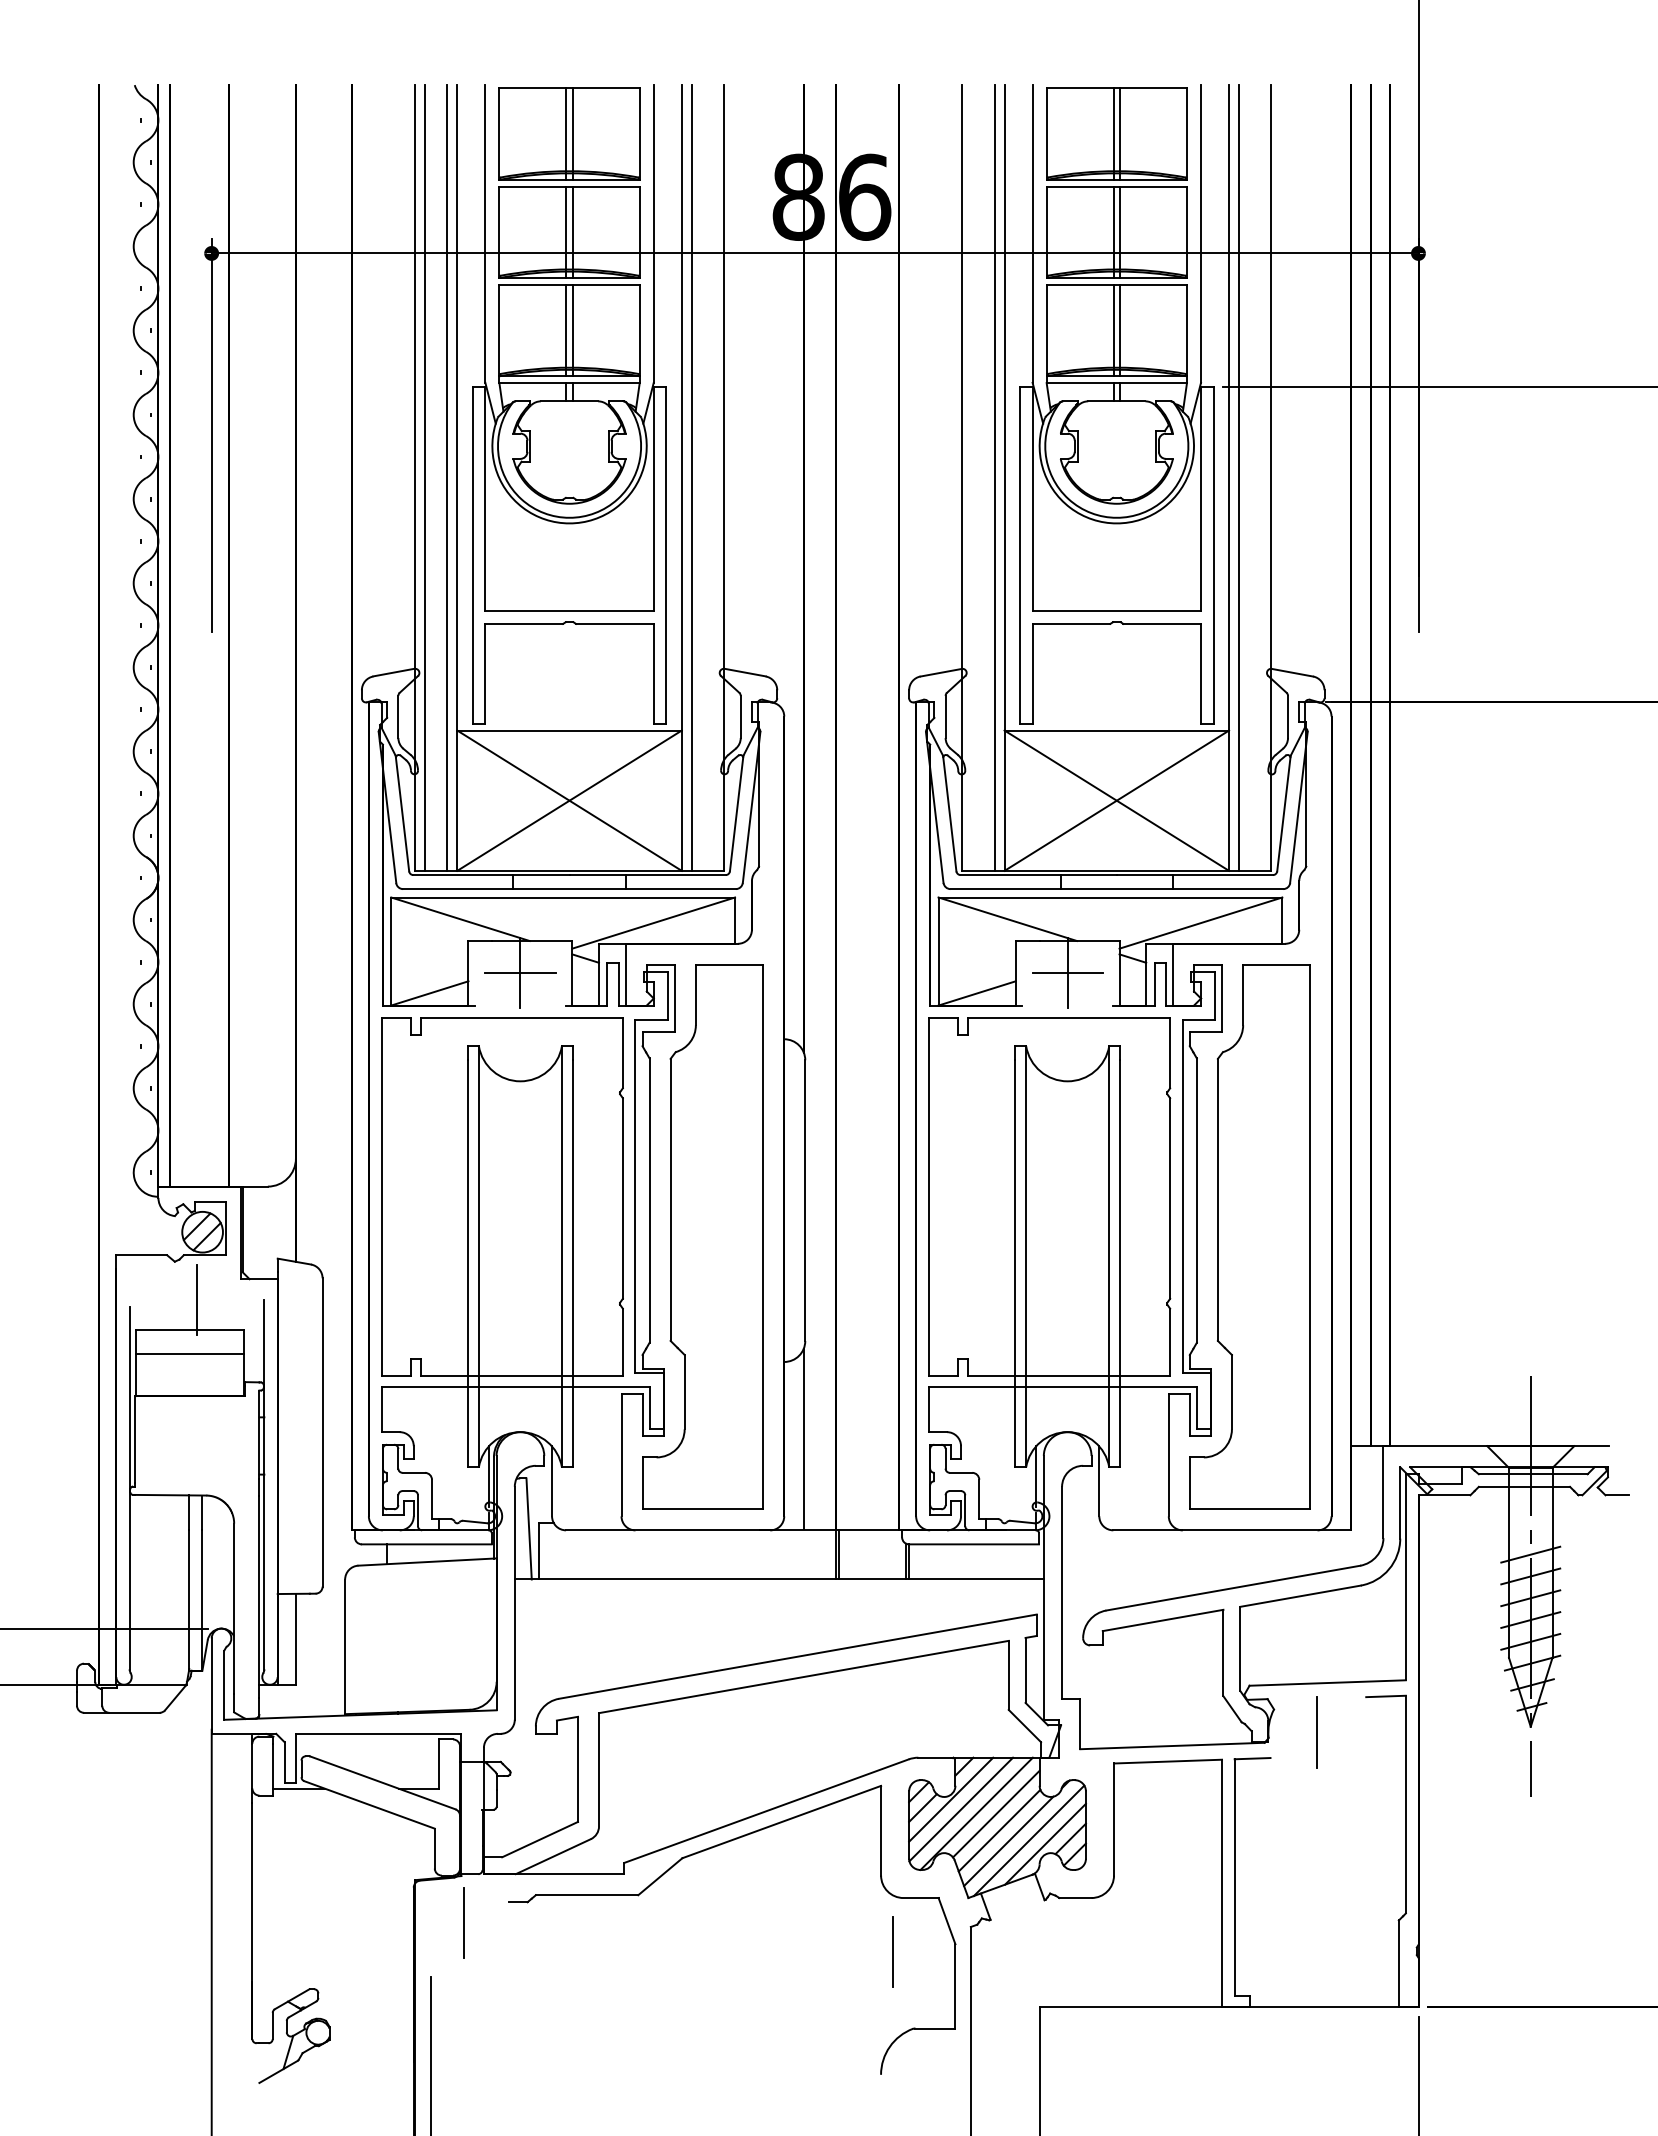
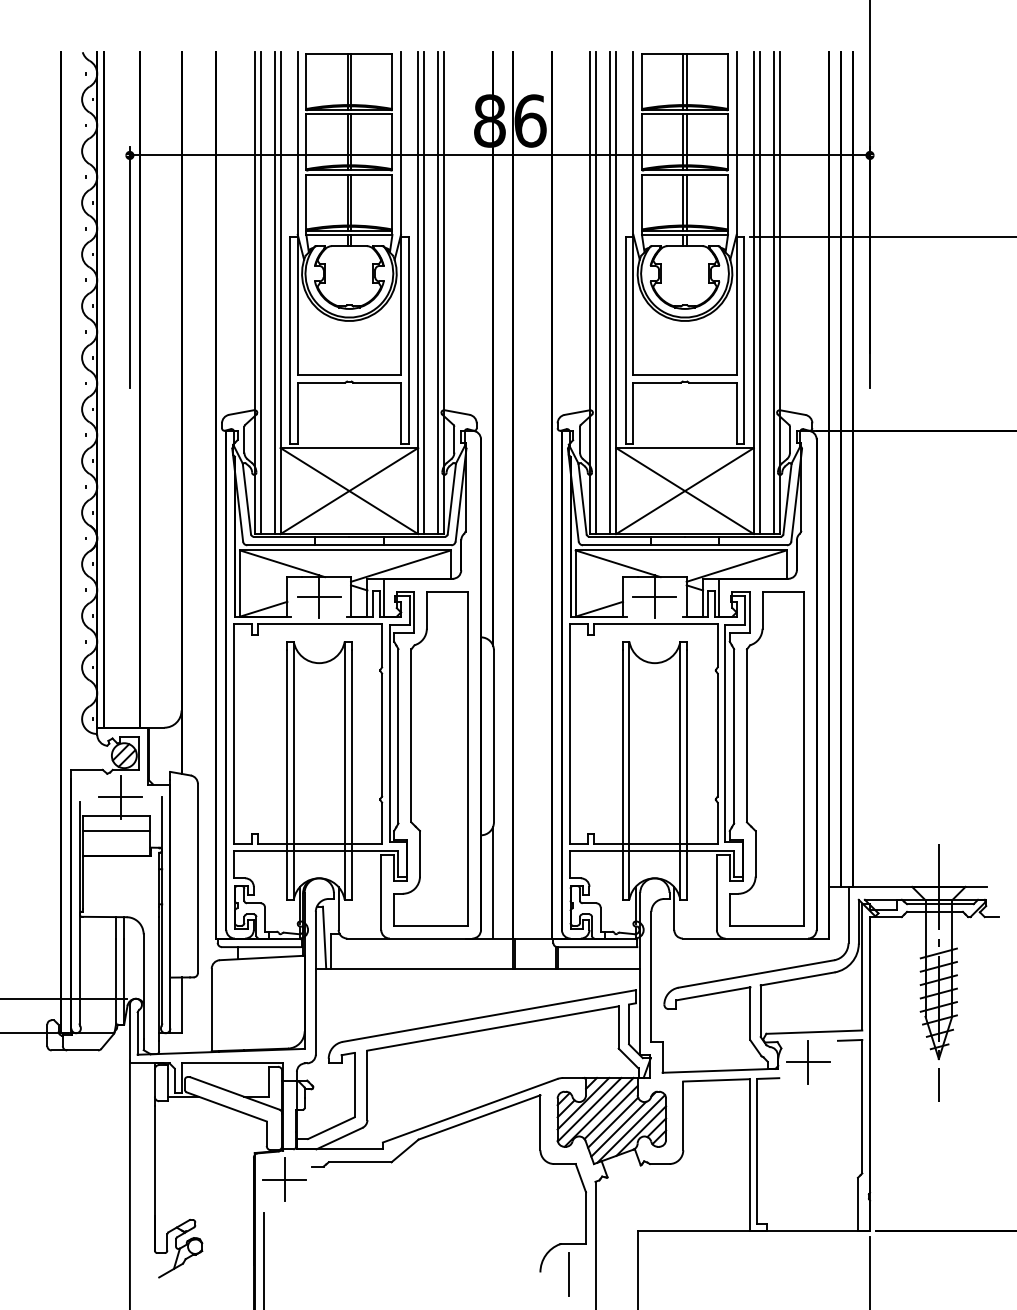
line: (714, 478) -> (438, 293), added
line: (972, 478) -> (596, 293), added
line: (1261, 478) -> (773, 293), added
line: (196, 1300) -> (120, 797), added
line: (1316, 1732) -> (807, 1062), added
line: (463, 1923) -> (284, 1179), added
line: (892, 1952) -> (568, 1274), moved

